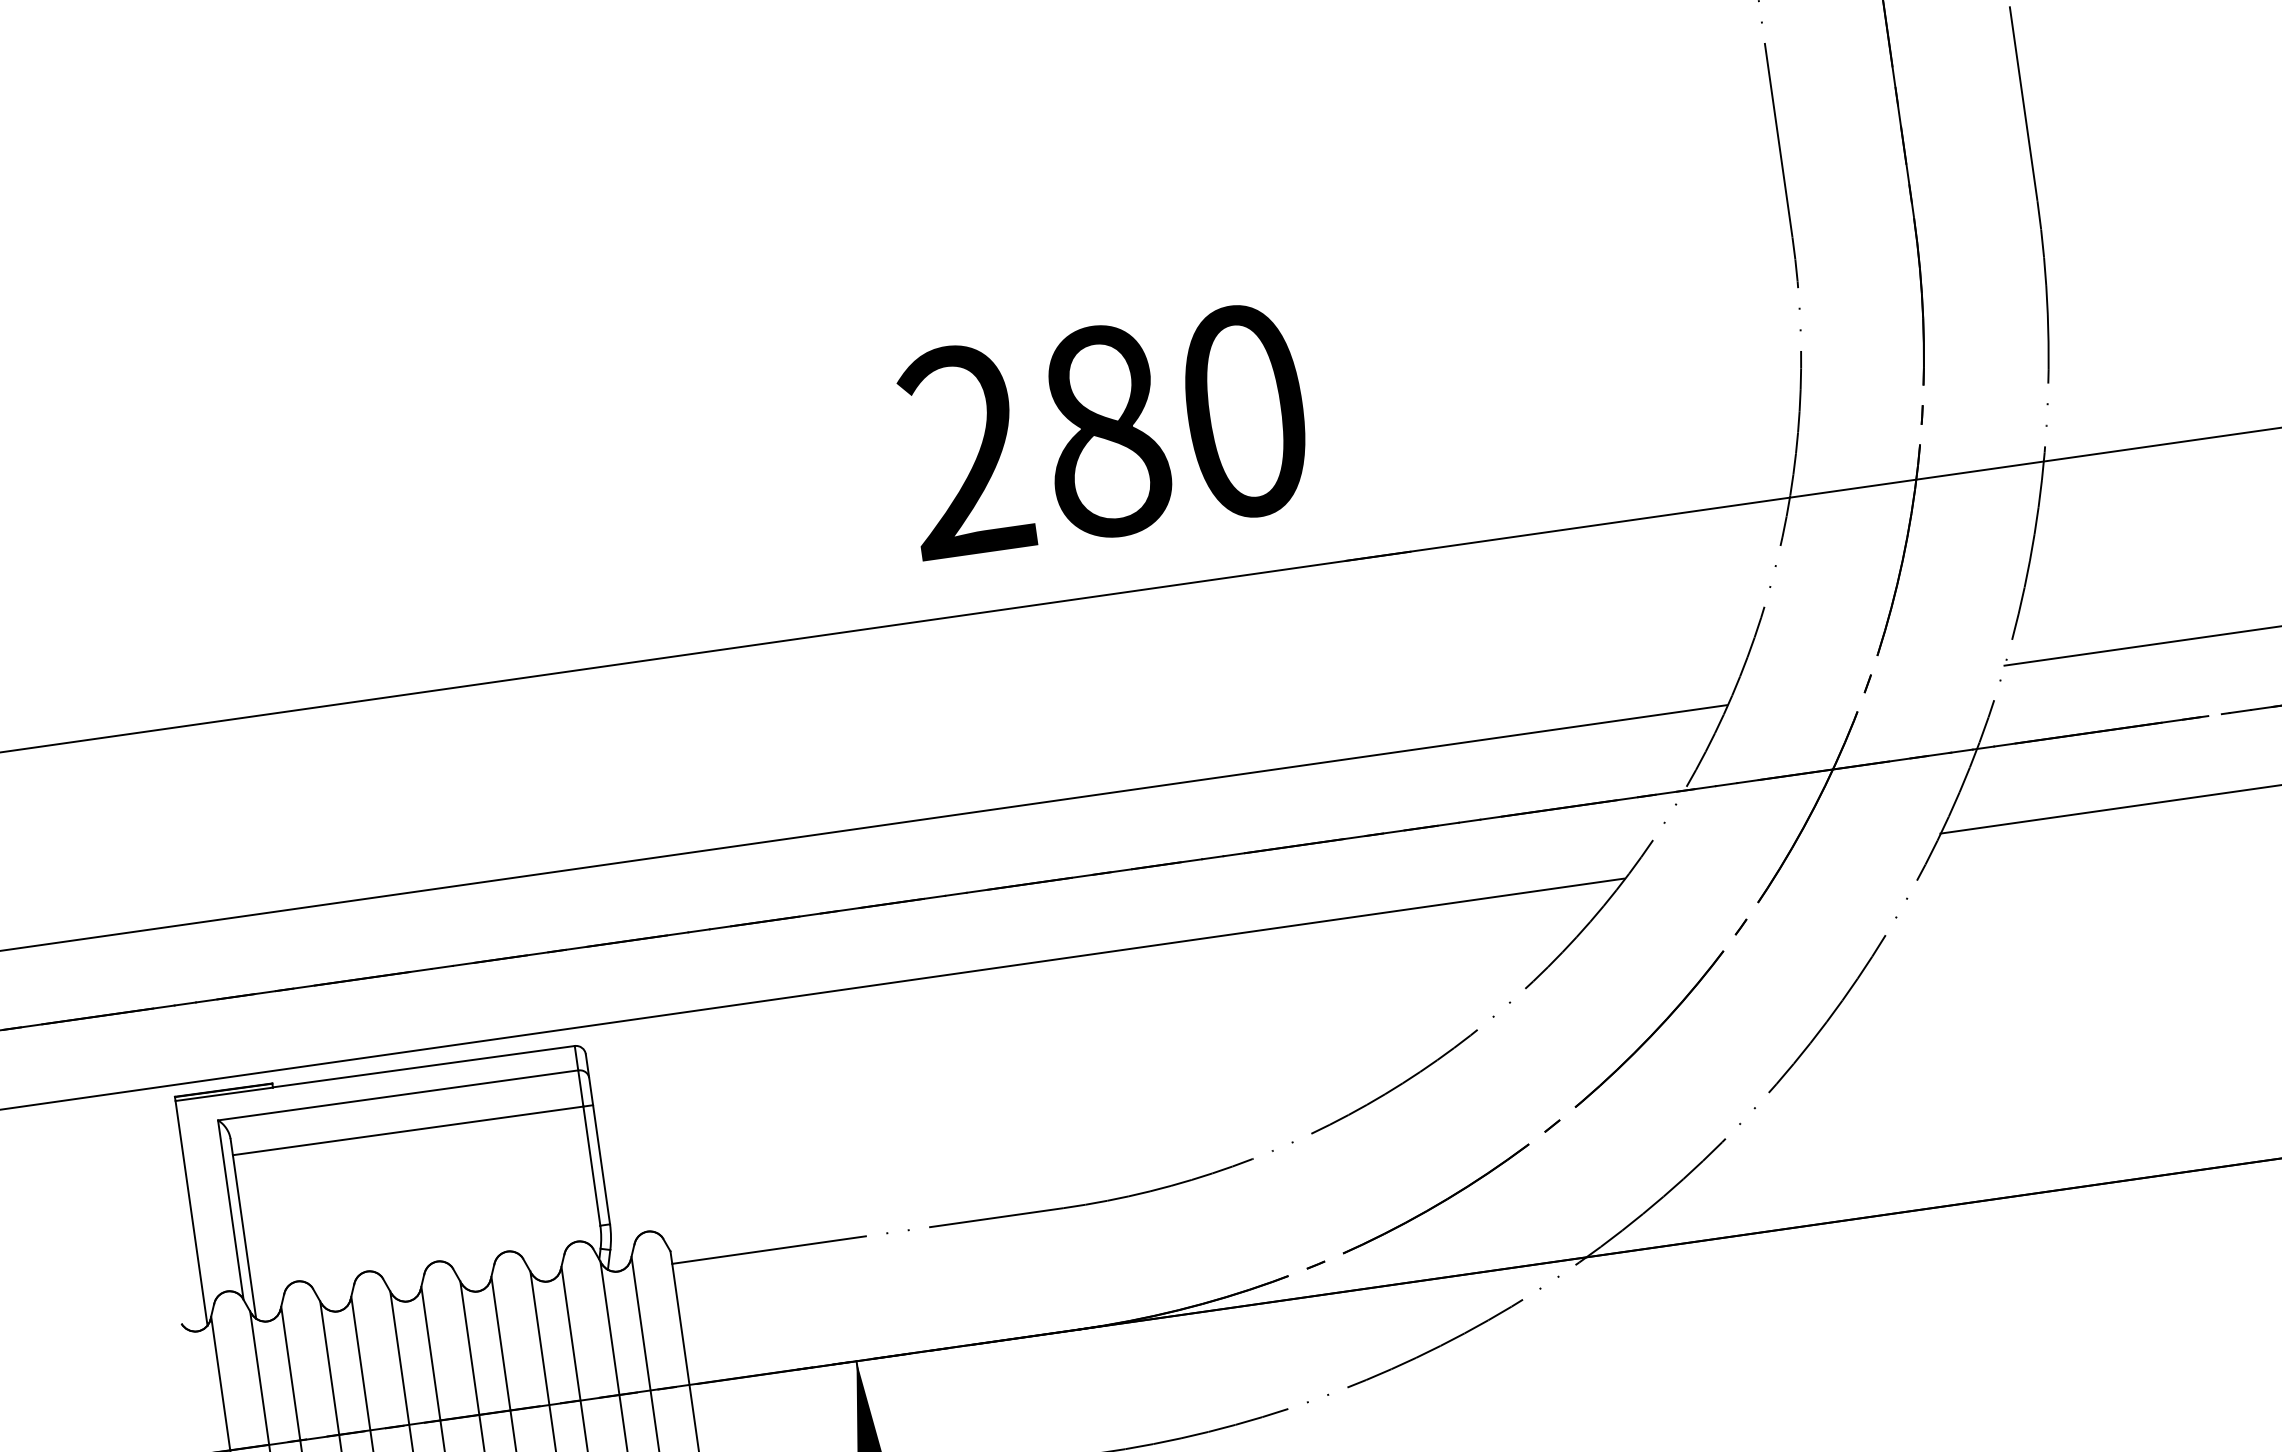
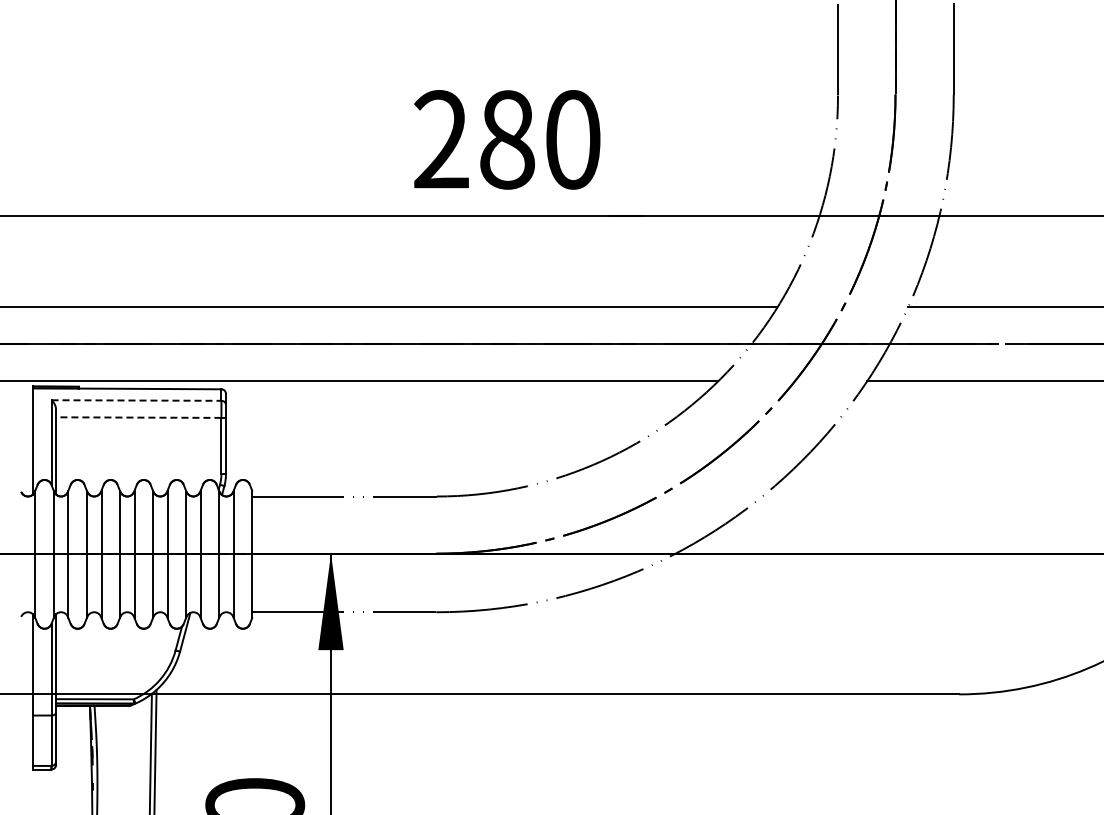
line: (398, 1095) -> (136, 400), solid -> dashed
line: (407, 1130) -> (138, 417), solid -> dashed

